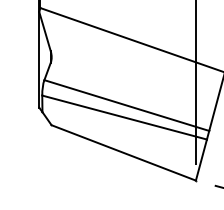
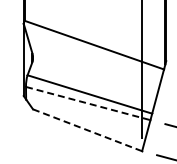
line: (124, 117) -> (88, 103), solid -> dashed
line: (123, 153) -> (87, 130), solid -> dashed

